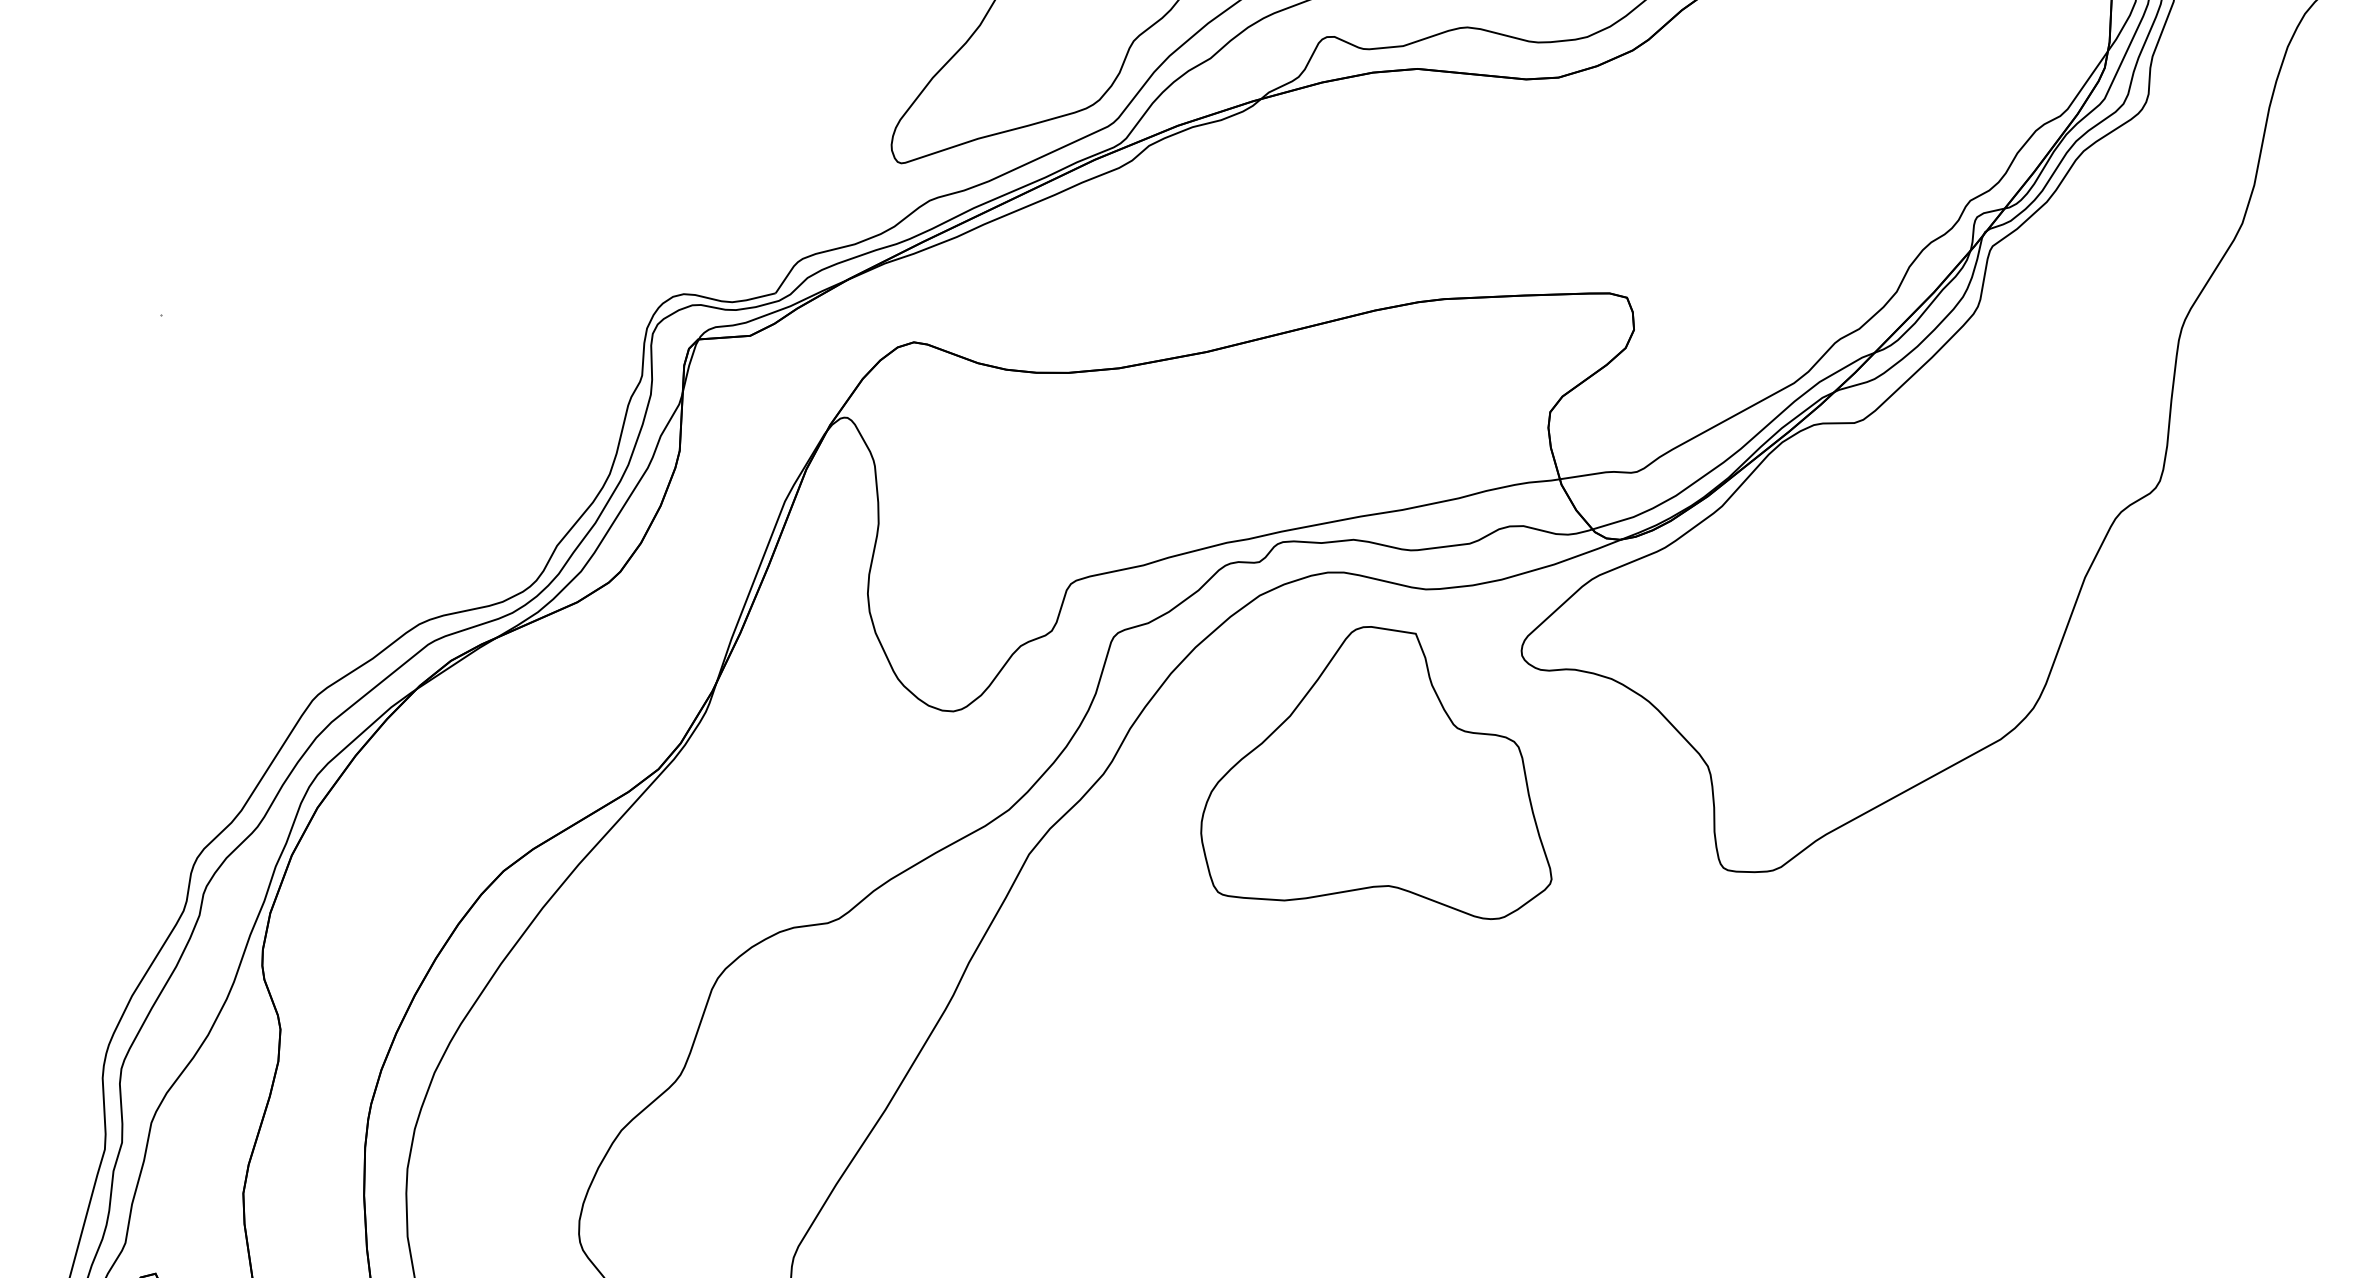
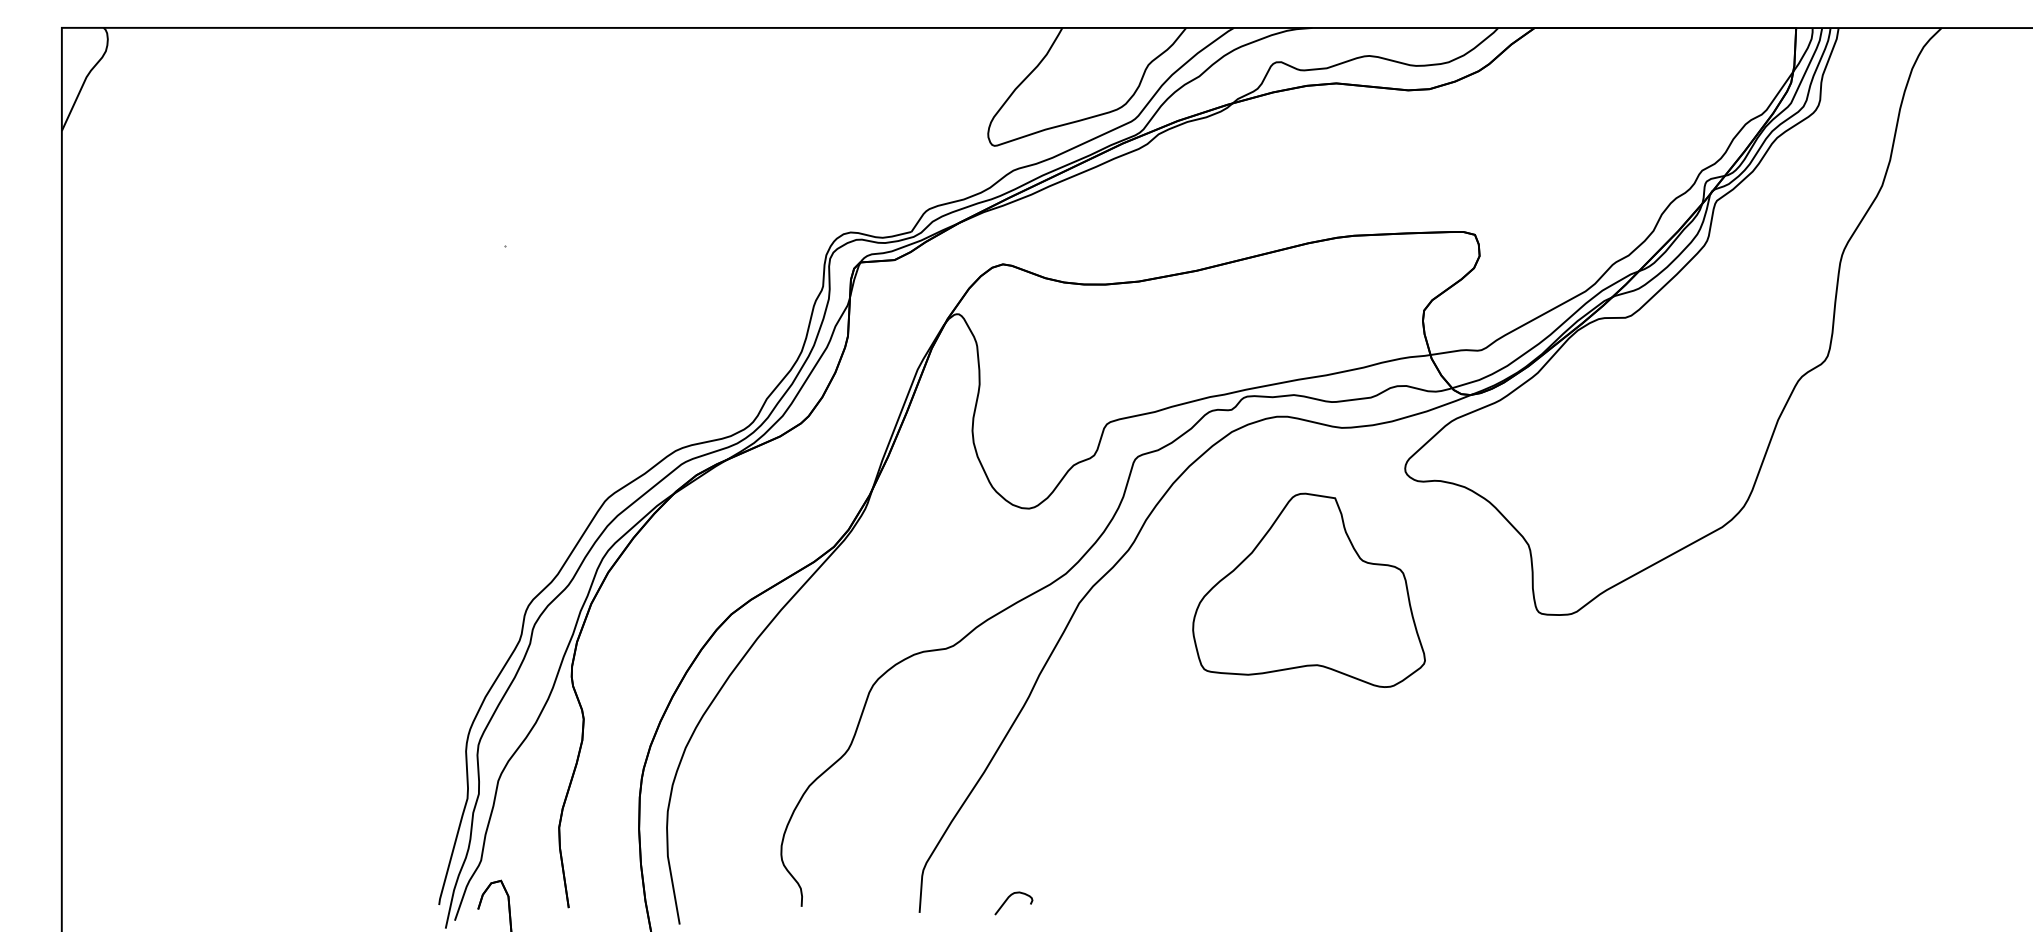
part: (1375, 771) -> (1308, 589), moved

